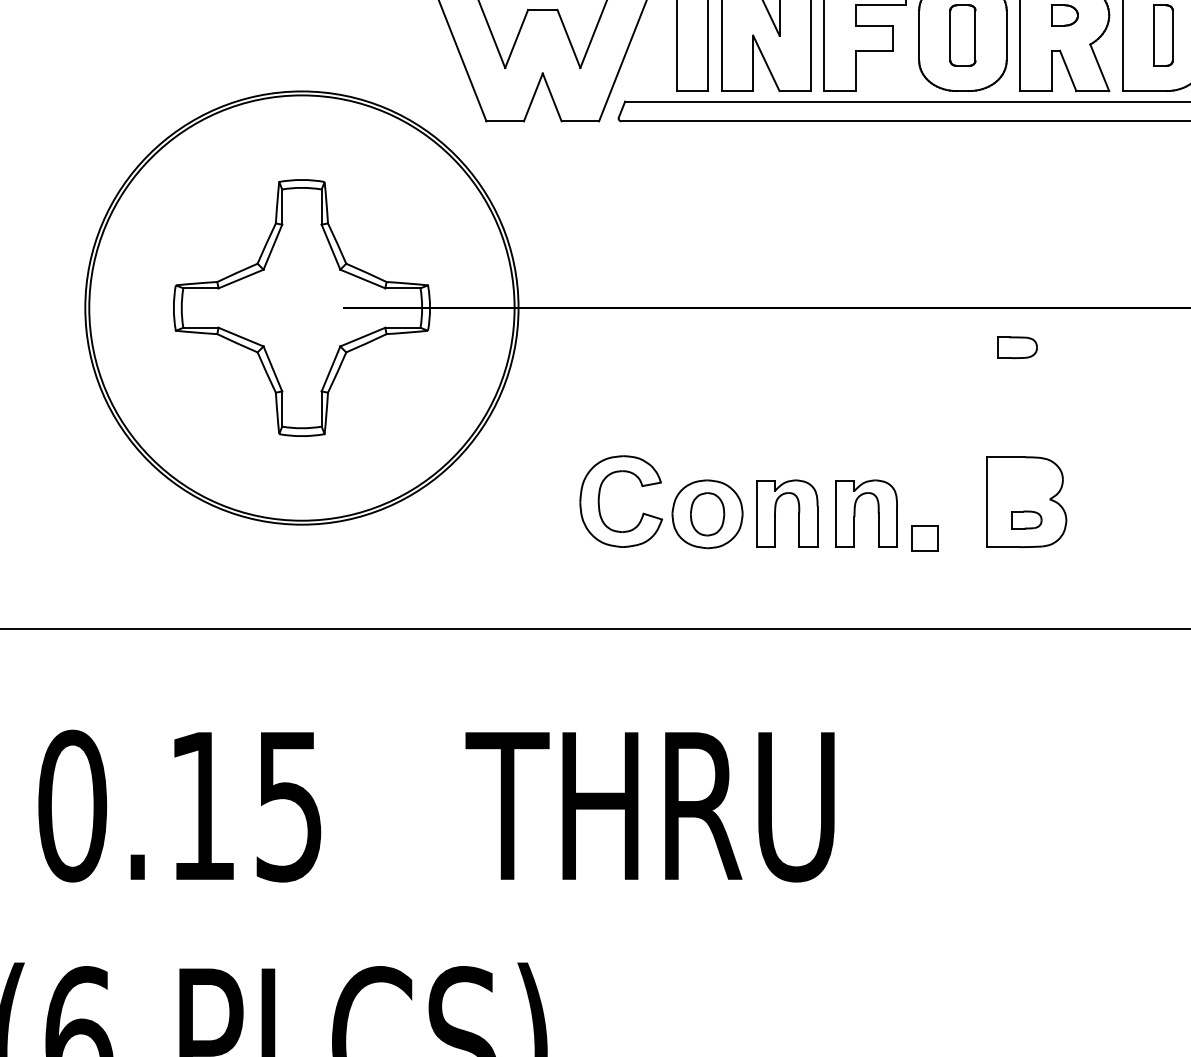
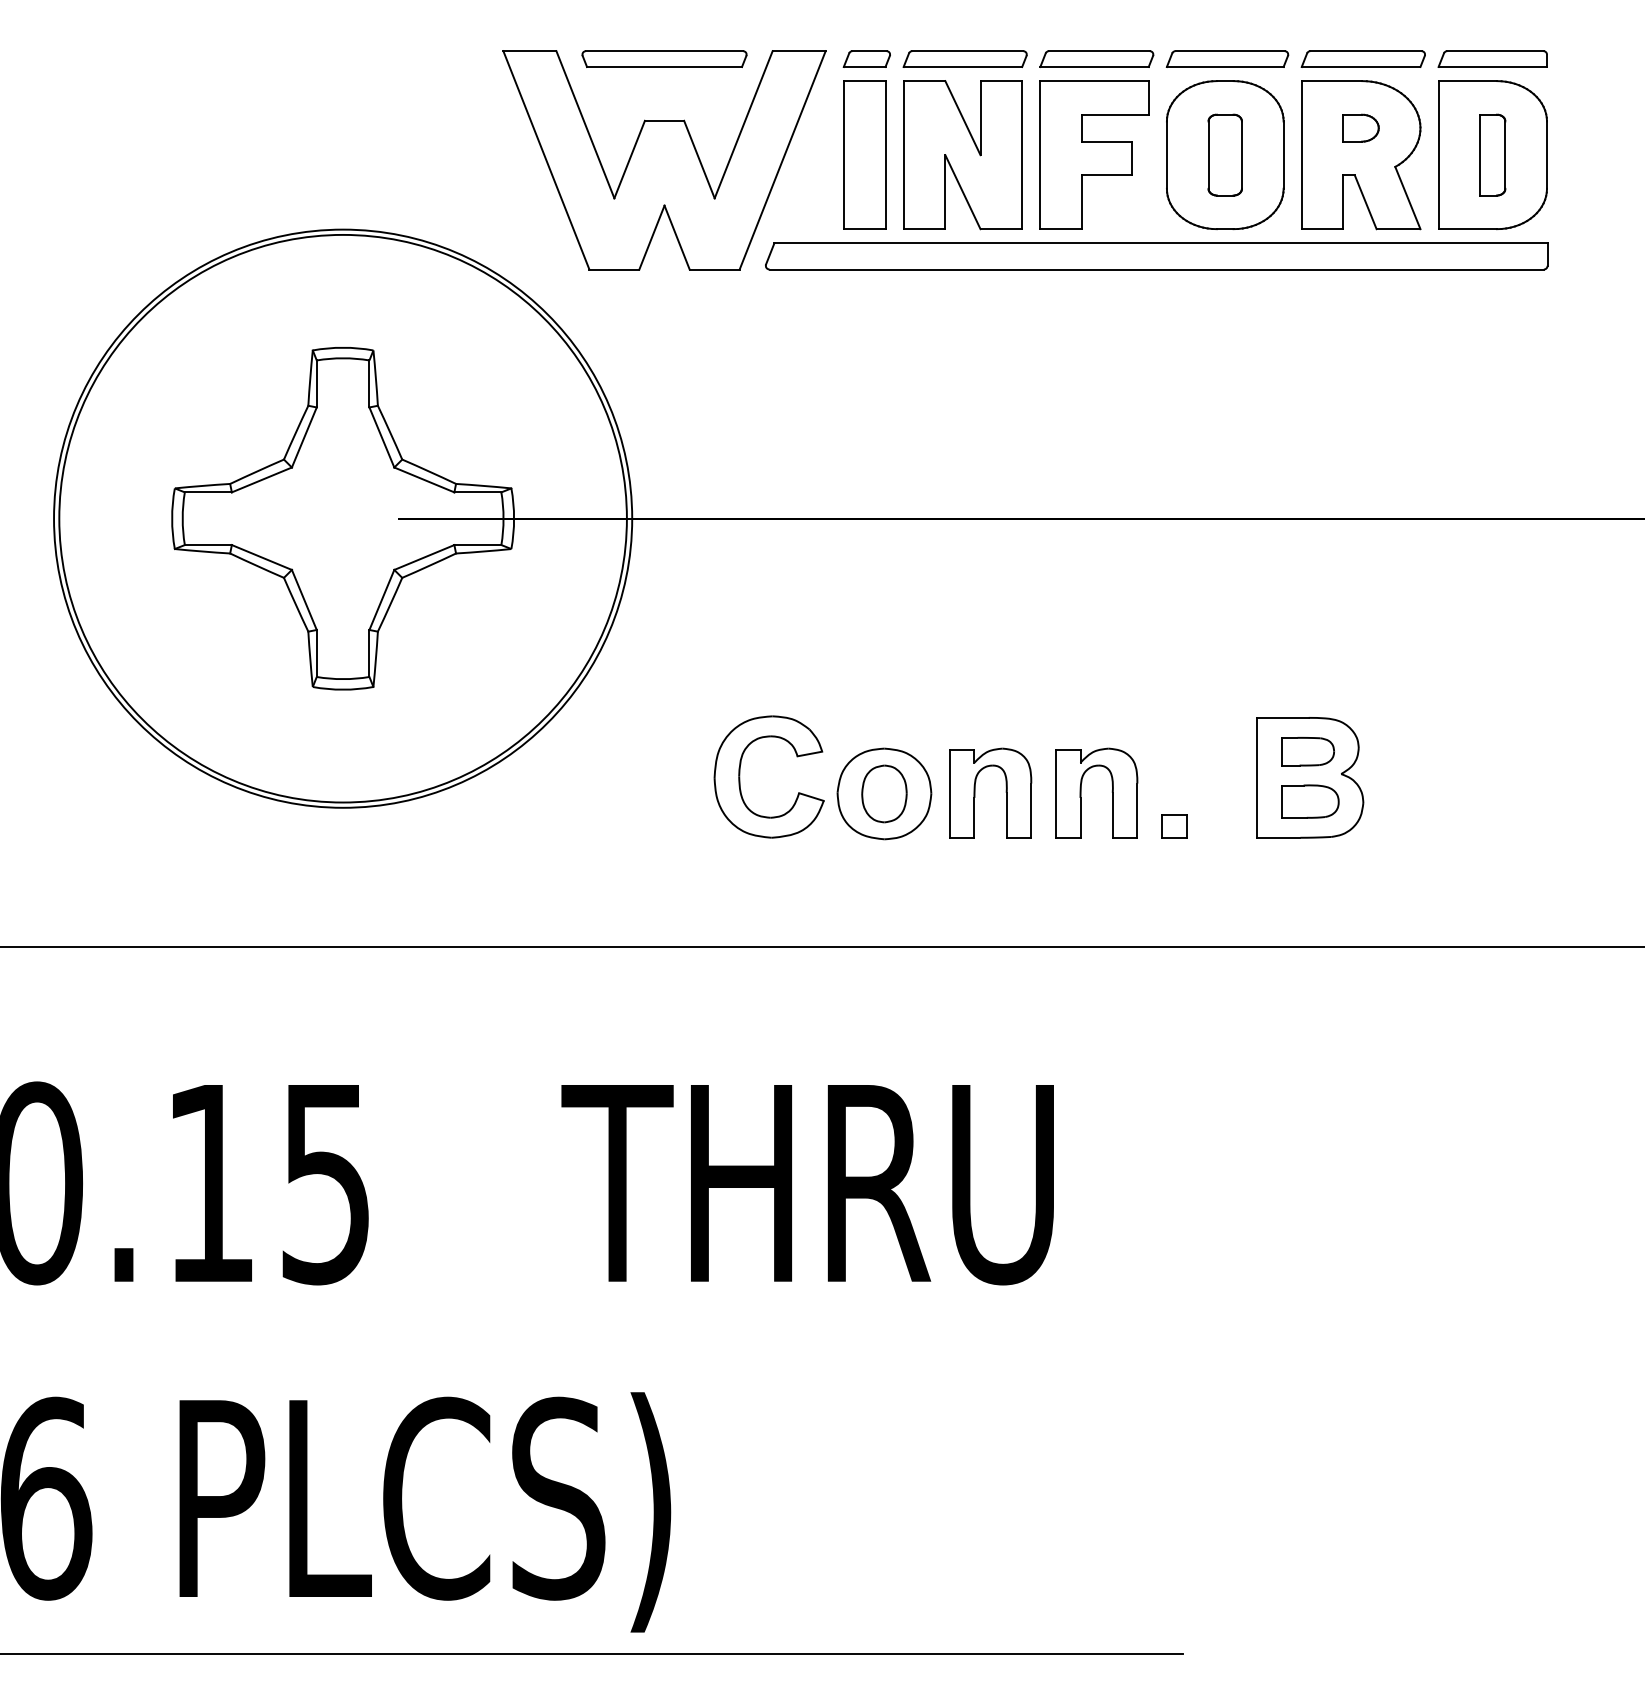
part: (1017, 347) -> (1307, 751), moved
part: (1026, 519) -> (1310, 801), size x1.43
part: (924, 538) -> (1174, 826), size x0.71

